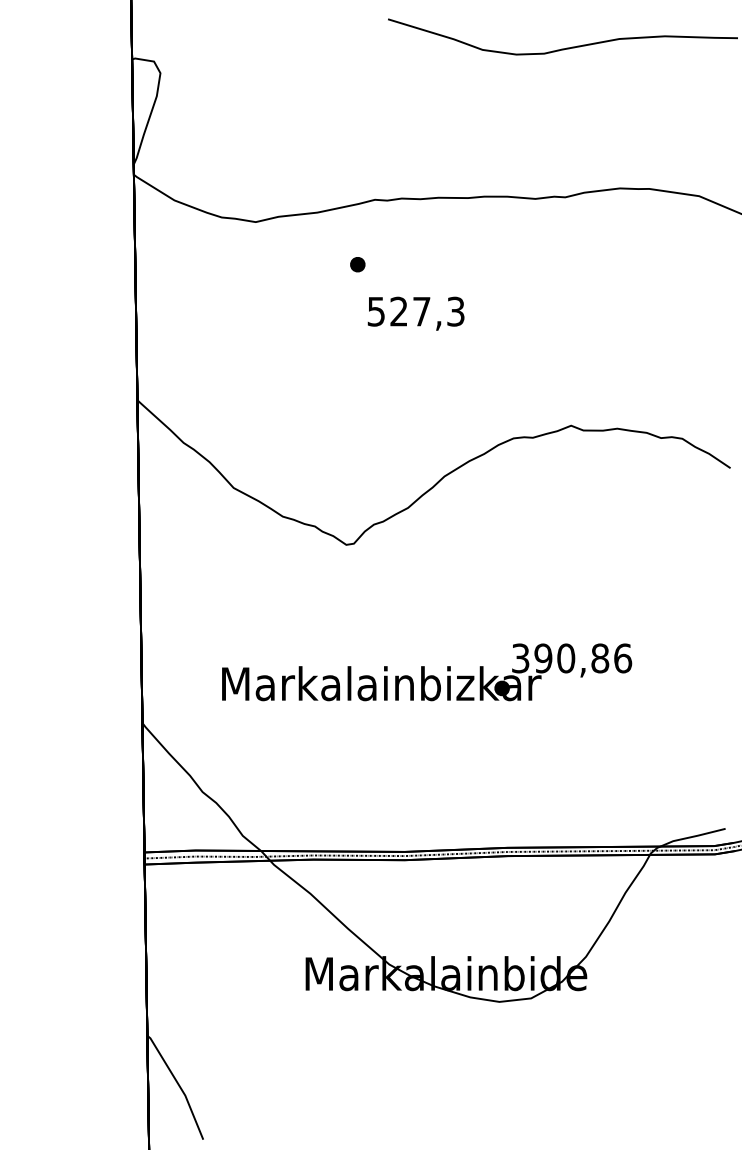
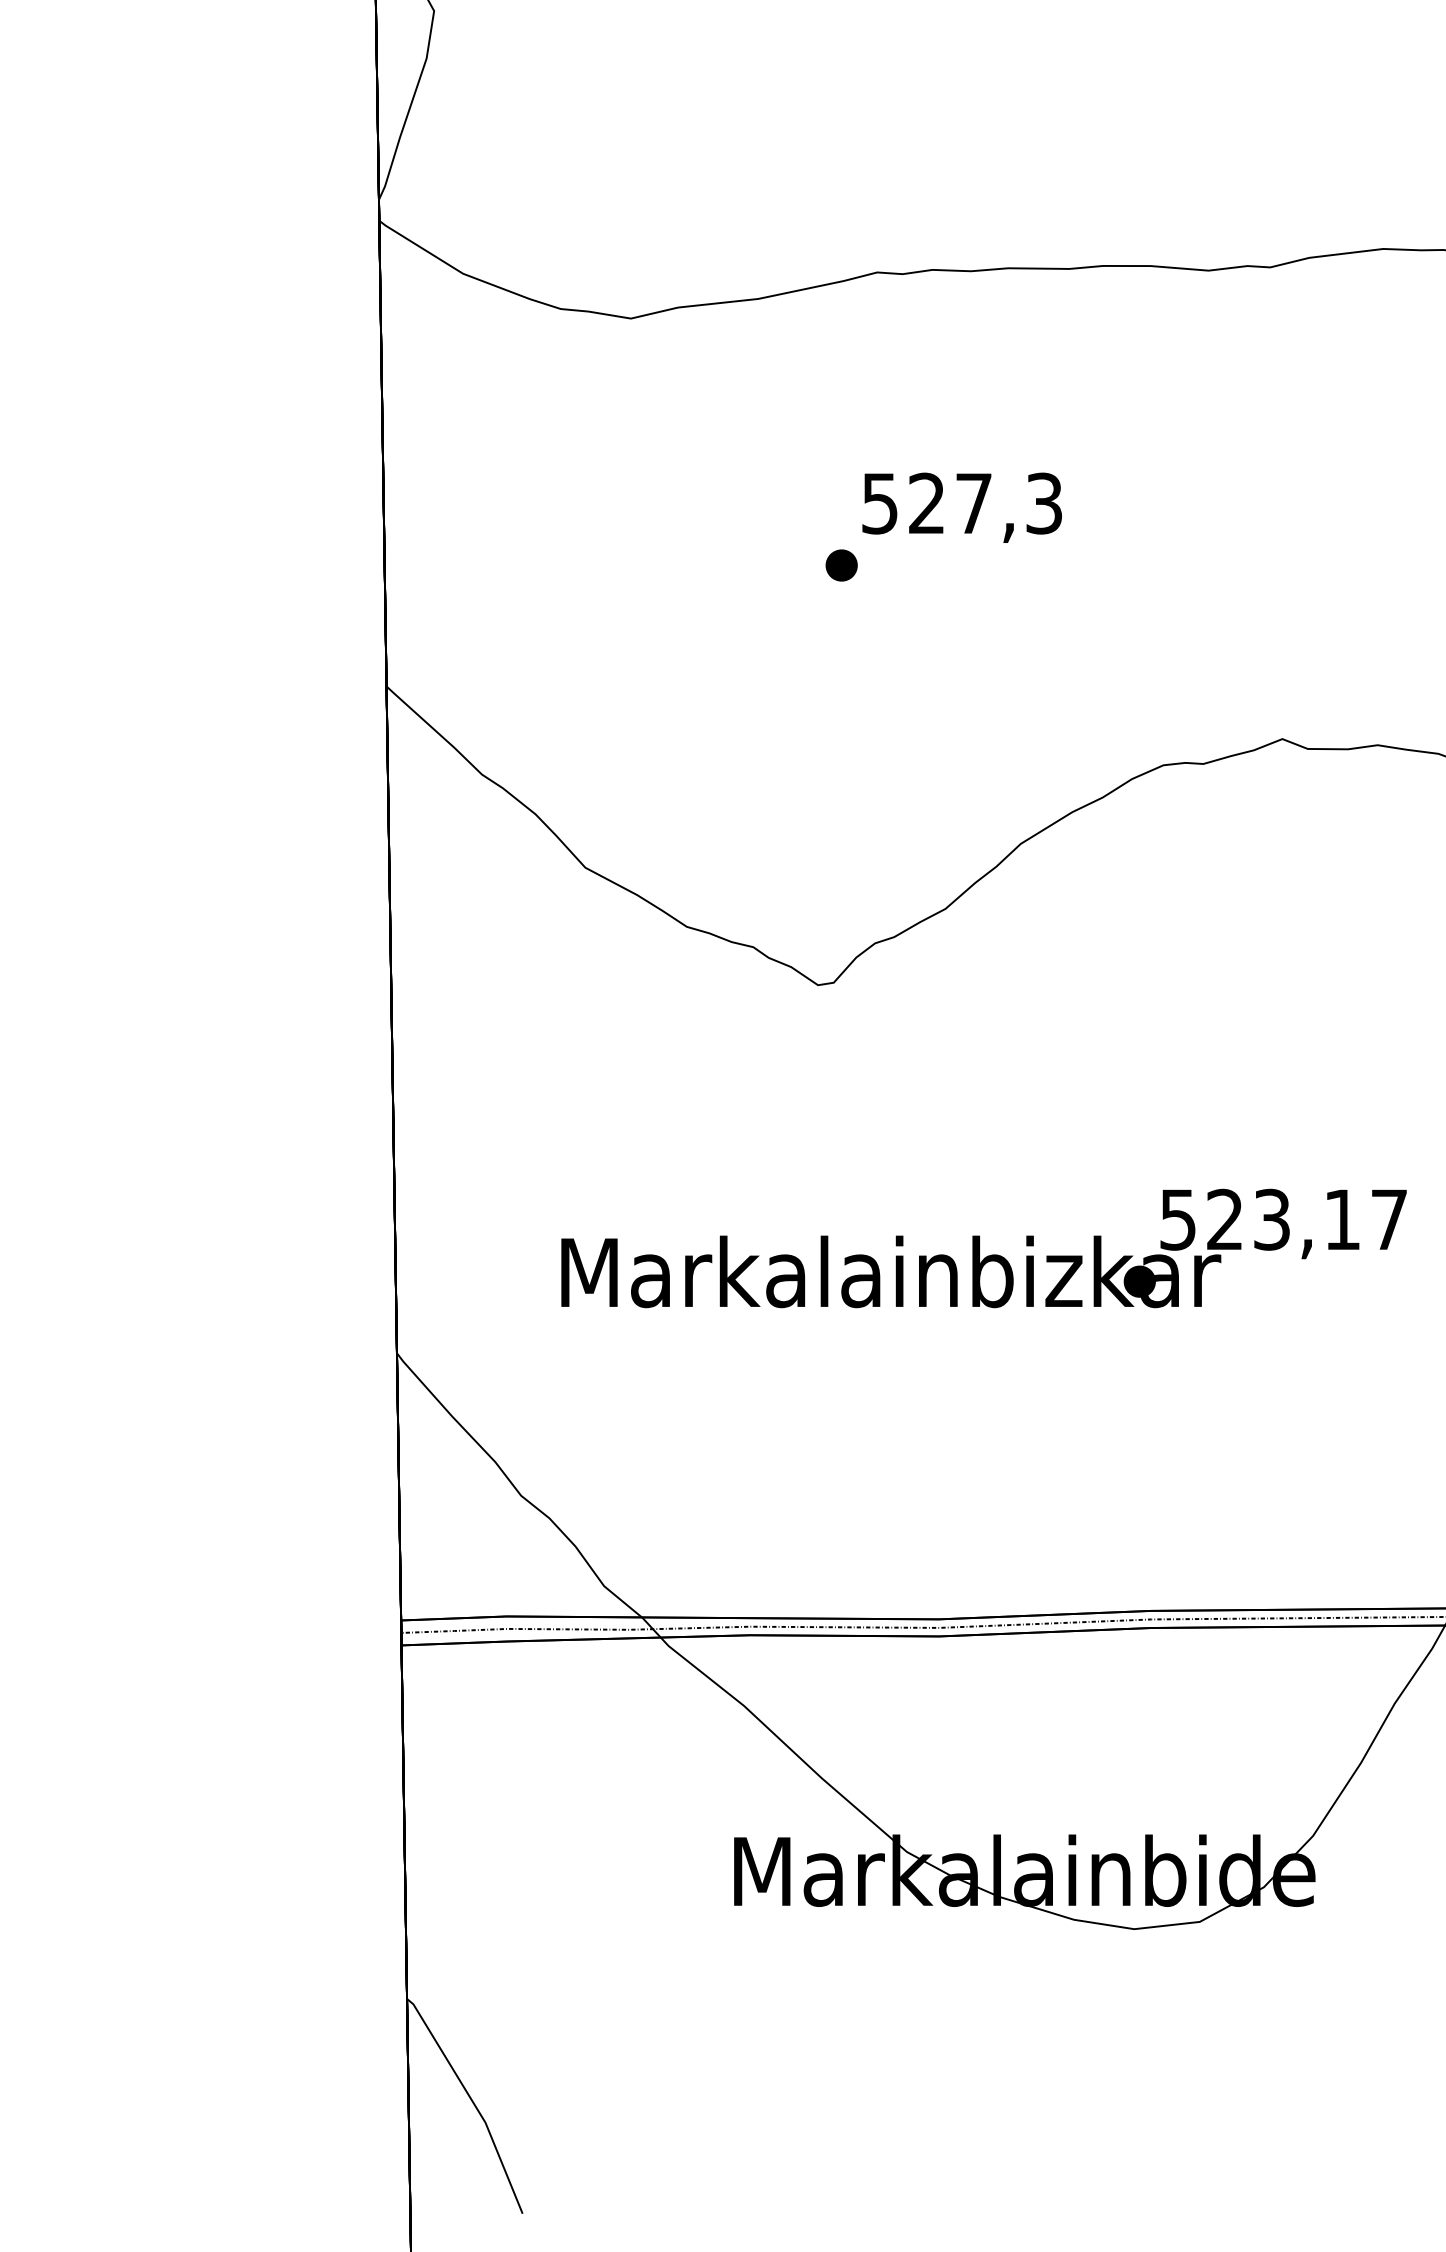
part: (357, 264) -> (841, 565), moved
text: (572, 658) -> (1285, 1219), 390,86 -> 523,17

